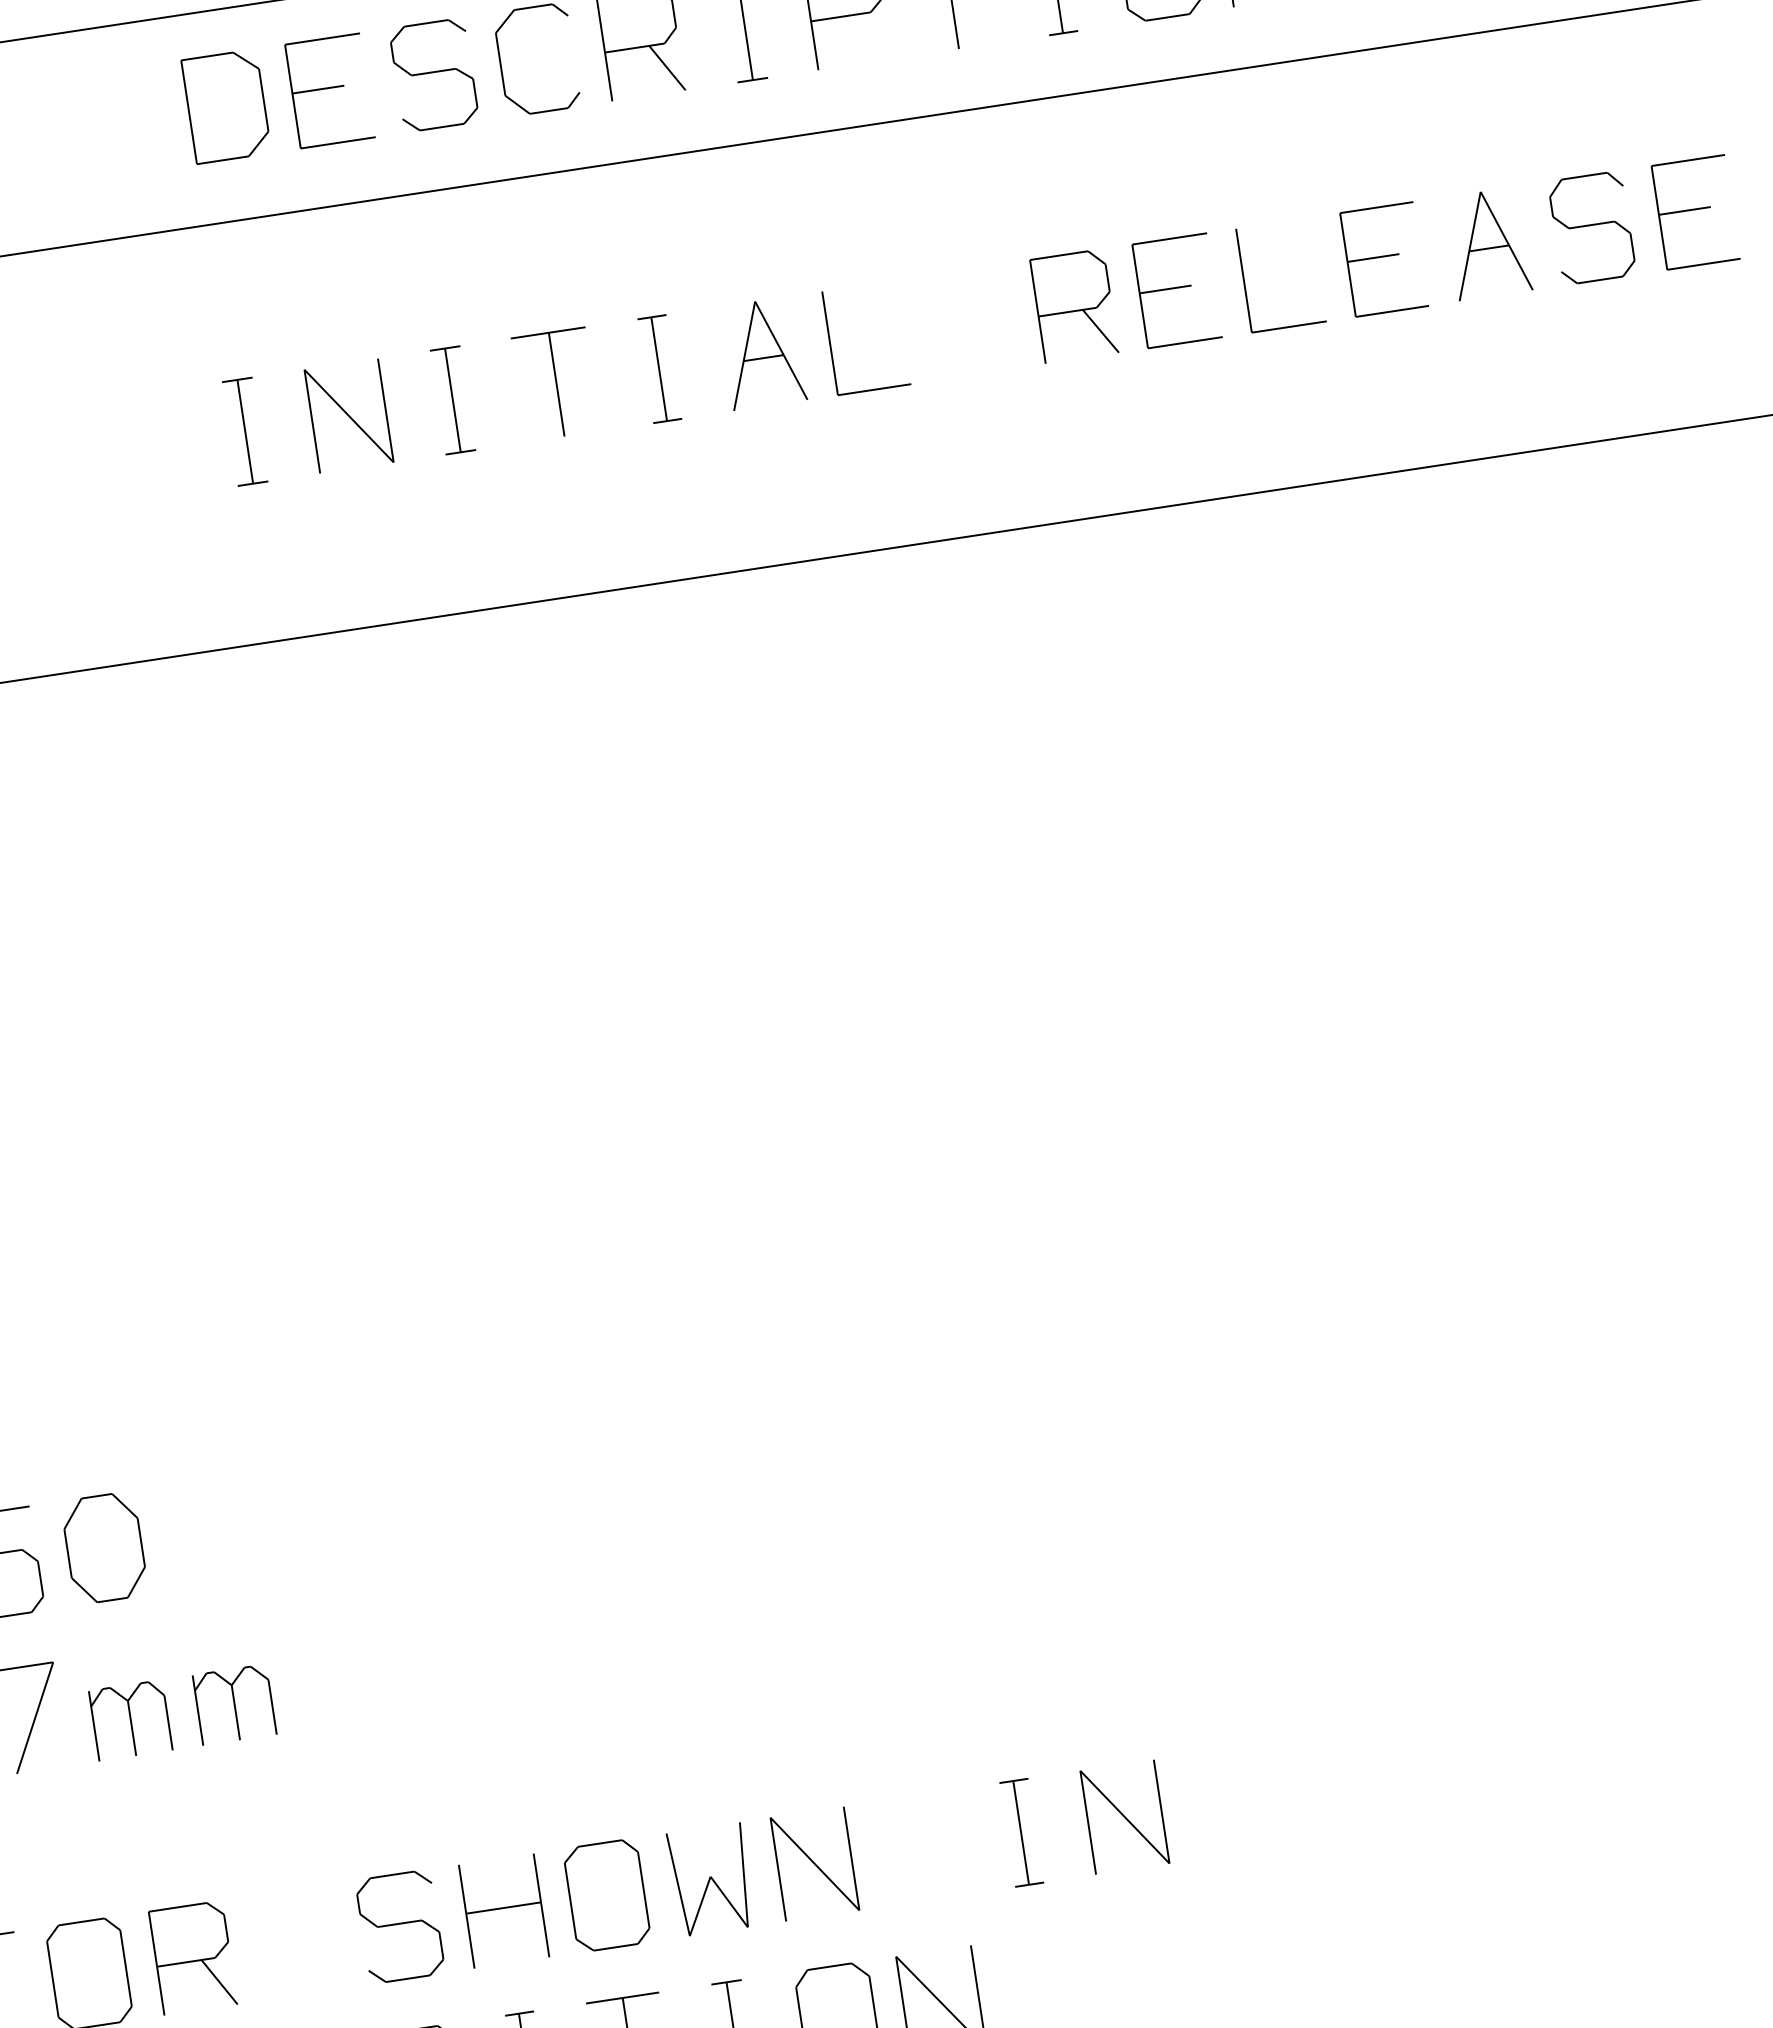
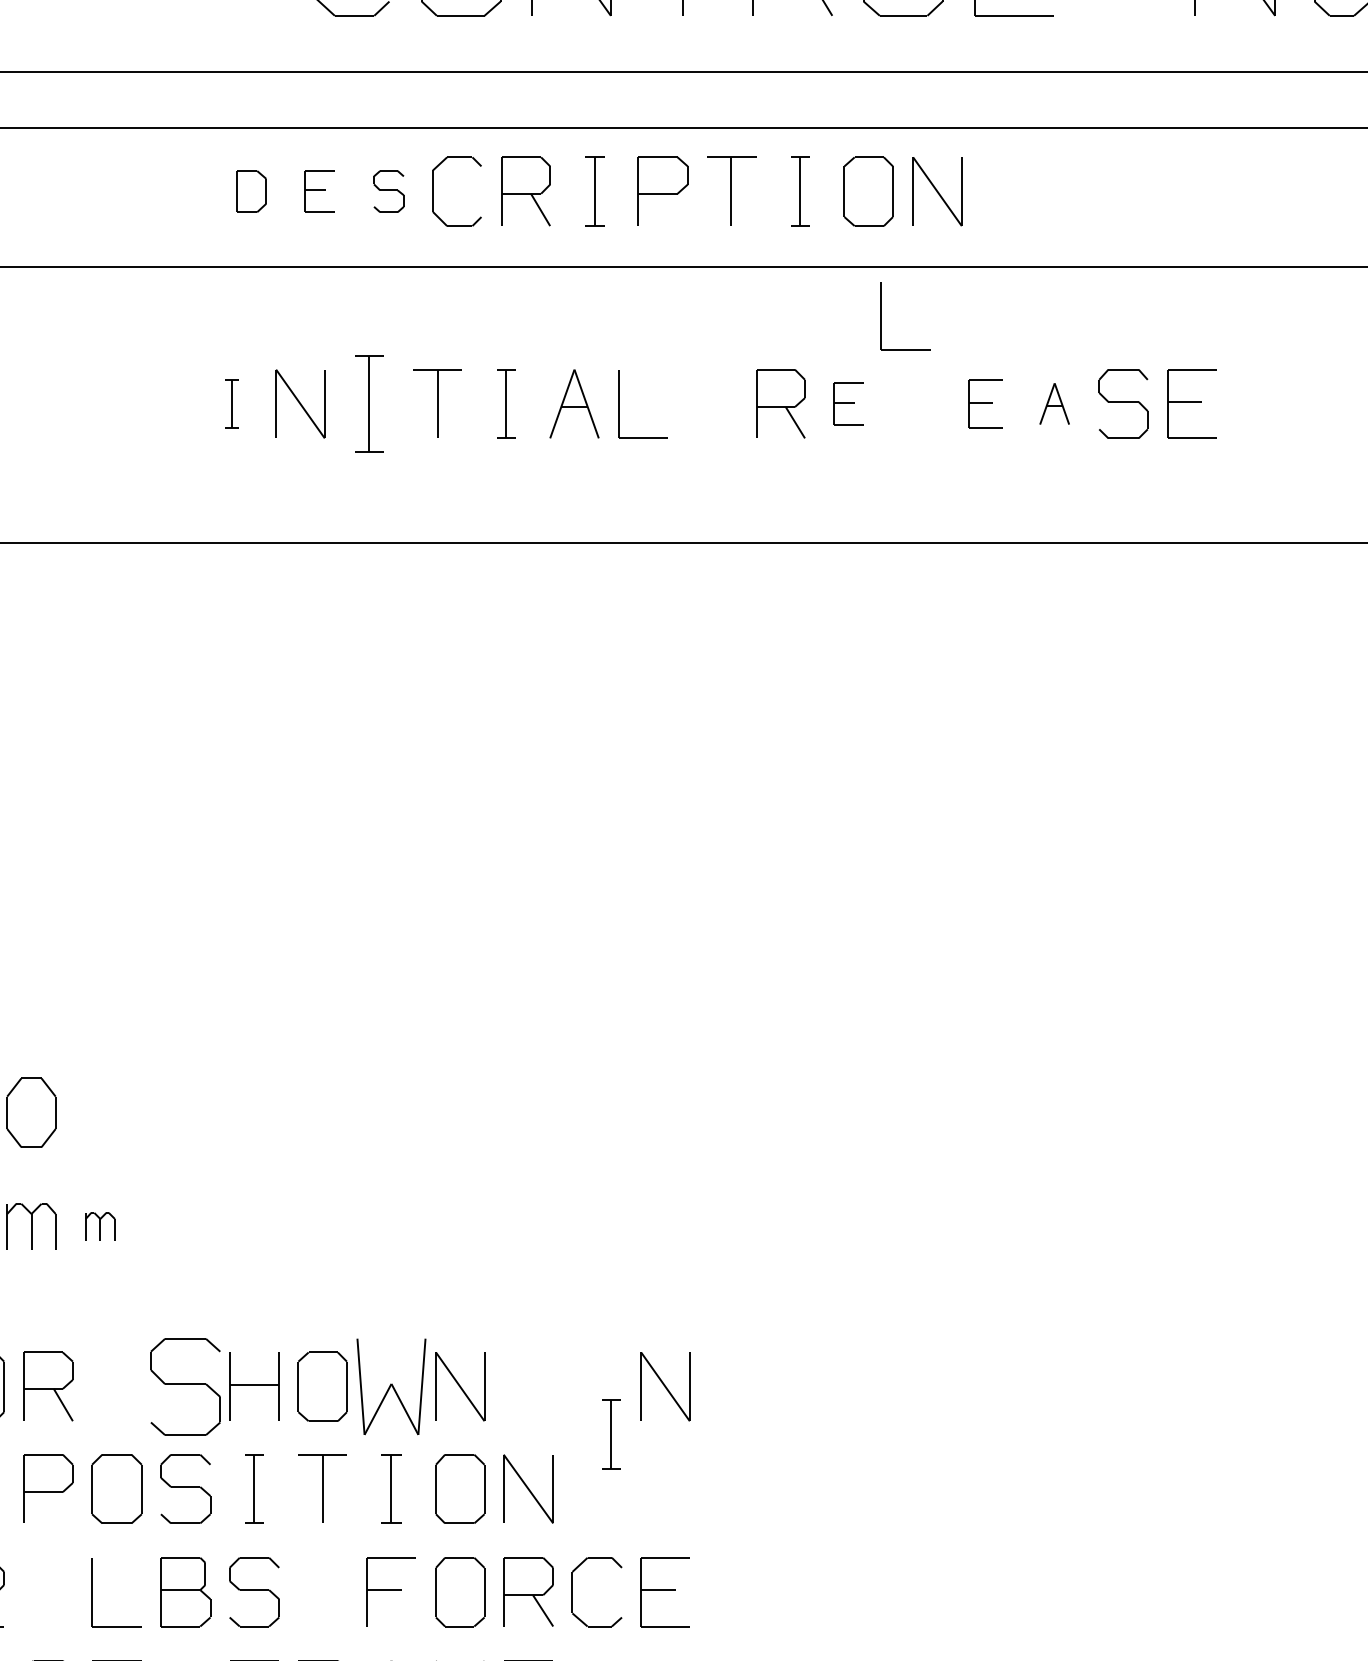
part: (433, 75) -> (388, 191), size x0.6
part: (329, 90) -> (319, 191), size x0.6
part: (226, 106) -> (251, 191), size x0.6
part: (1487, 243) -> (1054, 403), size x0.6
part: (1383, 258) -> (985, 403), size x0.7
part: (1244, 281) -> (881, 316), moved
part: (1176, 290) -> (848, 403), size x0.6
part: (451, 399) -> (368, 403), size x1.4
part: (244, 431) -> (231, 403), size x0.7
part: (234, 1704) -> (100, 1226), size x0.6
part: (1022, 1832) -> (611, 1434), moved
part: (710, 1879) -> (391, 1386), size x1.4
part: (399, 1926) -> (185, 1386), size x1.4

